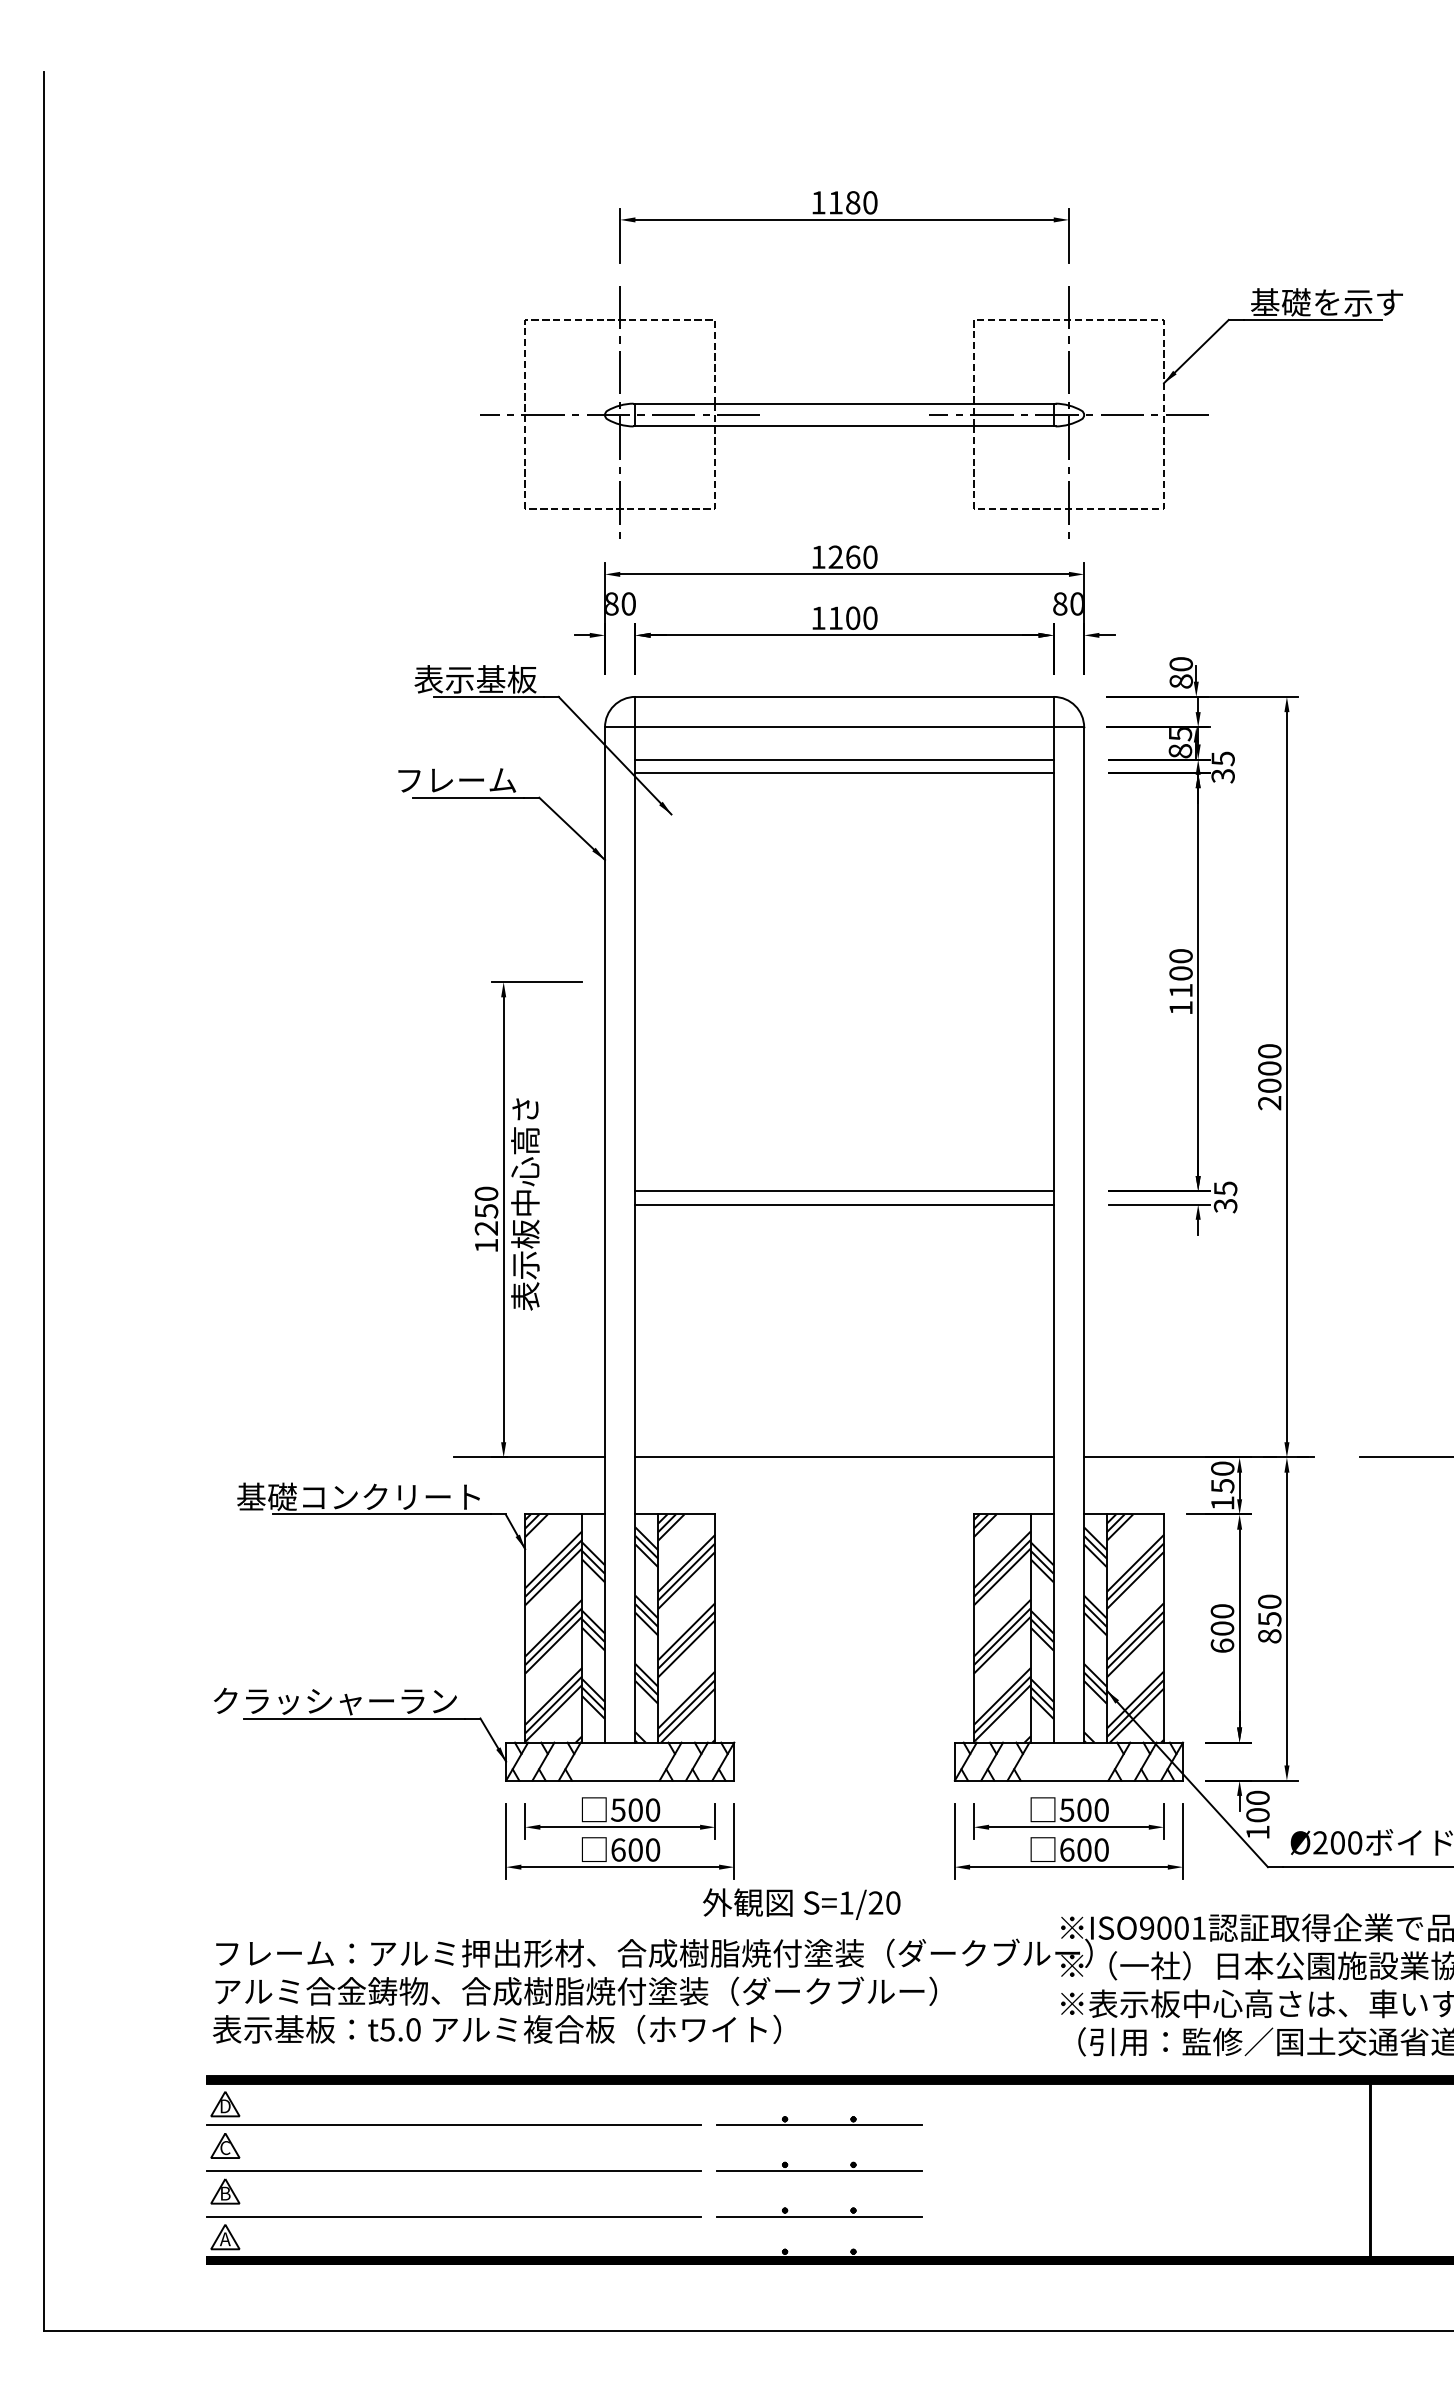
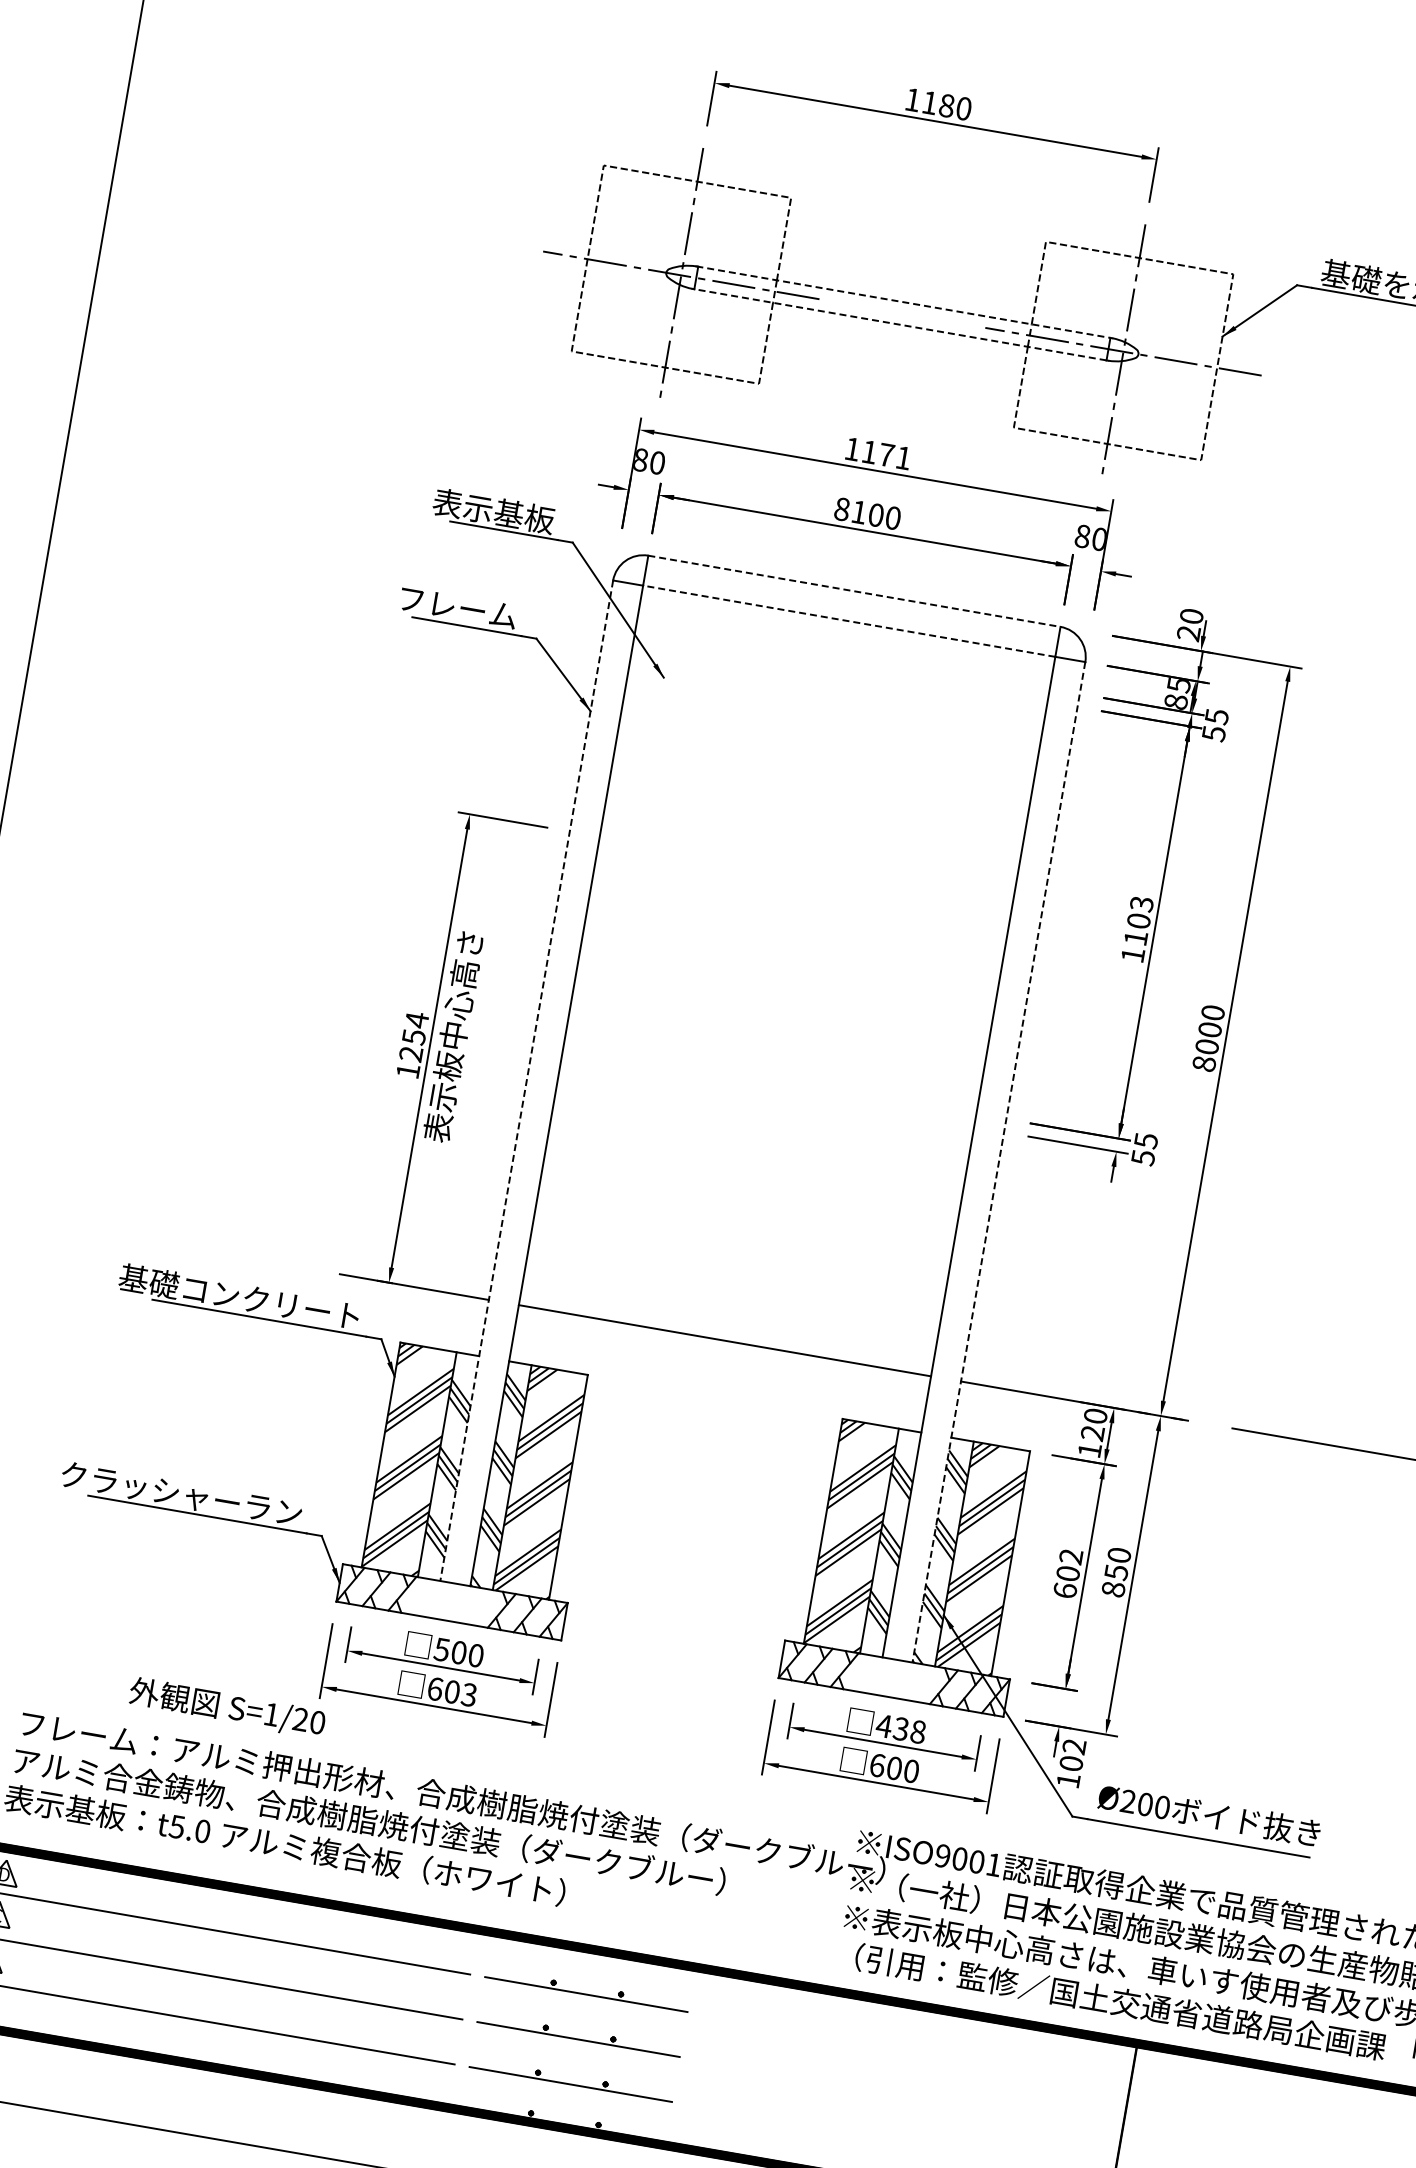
line: (844, 403) -> (904, 302), solid -> dashed
line: (843, 426) -> (899, 324), solid -> dashed
text: (852, 556) -> (886, 454), 1260 -> 1171
text: (818, 617) -> (842, 508), 1100 -> 8100
text: (1180, 681) -> (1188, 633), 80 -> 20
line: (845, 696) -> (855, 591), solid -> dashed
line: (844, 727) -> (849, 621), solid -> dashed
line: (844, 759) -> (843, 652), removed
line: (844, 772) -> (841, 665), removed
text: (1222, 776) -> (1213, 734), 35 -> 55
text: (1180, 956) -> (1141, 904), 1100 -> 1103
text: (1269, 1103) -> (1203, 1064), 2000 -> 8000
line: (844, 1191) -> (770, 1078), removed
text: (486, 1193) -> (417, 1019), 1250 -> 1254
line: (844, 1204) -> (767, 1091), removed
text: (1224, 1205) -> (1142, 1157), 35 -> 55
line: (605, 1234) -> (527, 1080), solid -> dashed
line: (1084, 1234) -> (999, 1161), solid -> dashed
text: (1222, 1485) -> (1092, 1432), 150 -> 120
text: (1222, 1611) -> (1071, 1556), 600 -> 602
text: (1257, 1797) -> (1073, 1746), 100 -> 102
text: (1083, 1809) -> (900, 1728), 500 -> 438
text: (652, 1849) -> (468, 1694), 600 -> 603
text: (801, 1903) -> (227, 1707), moved

